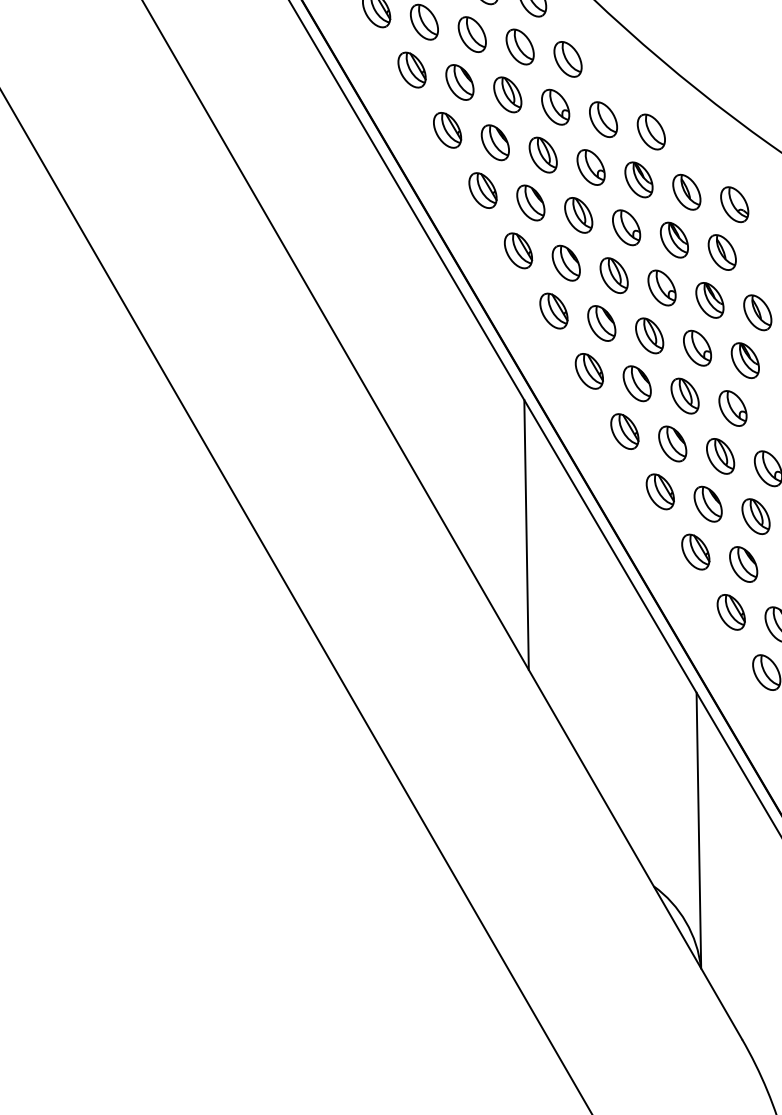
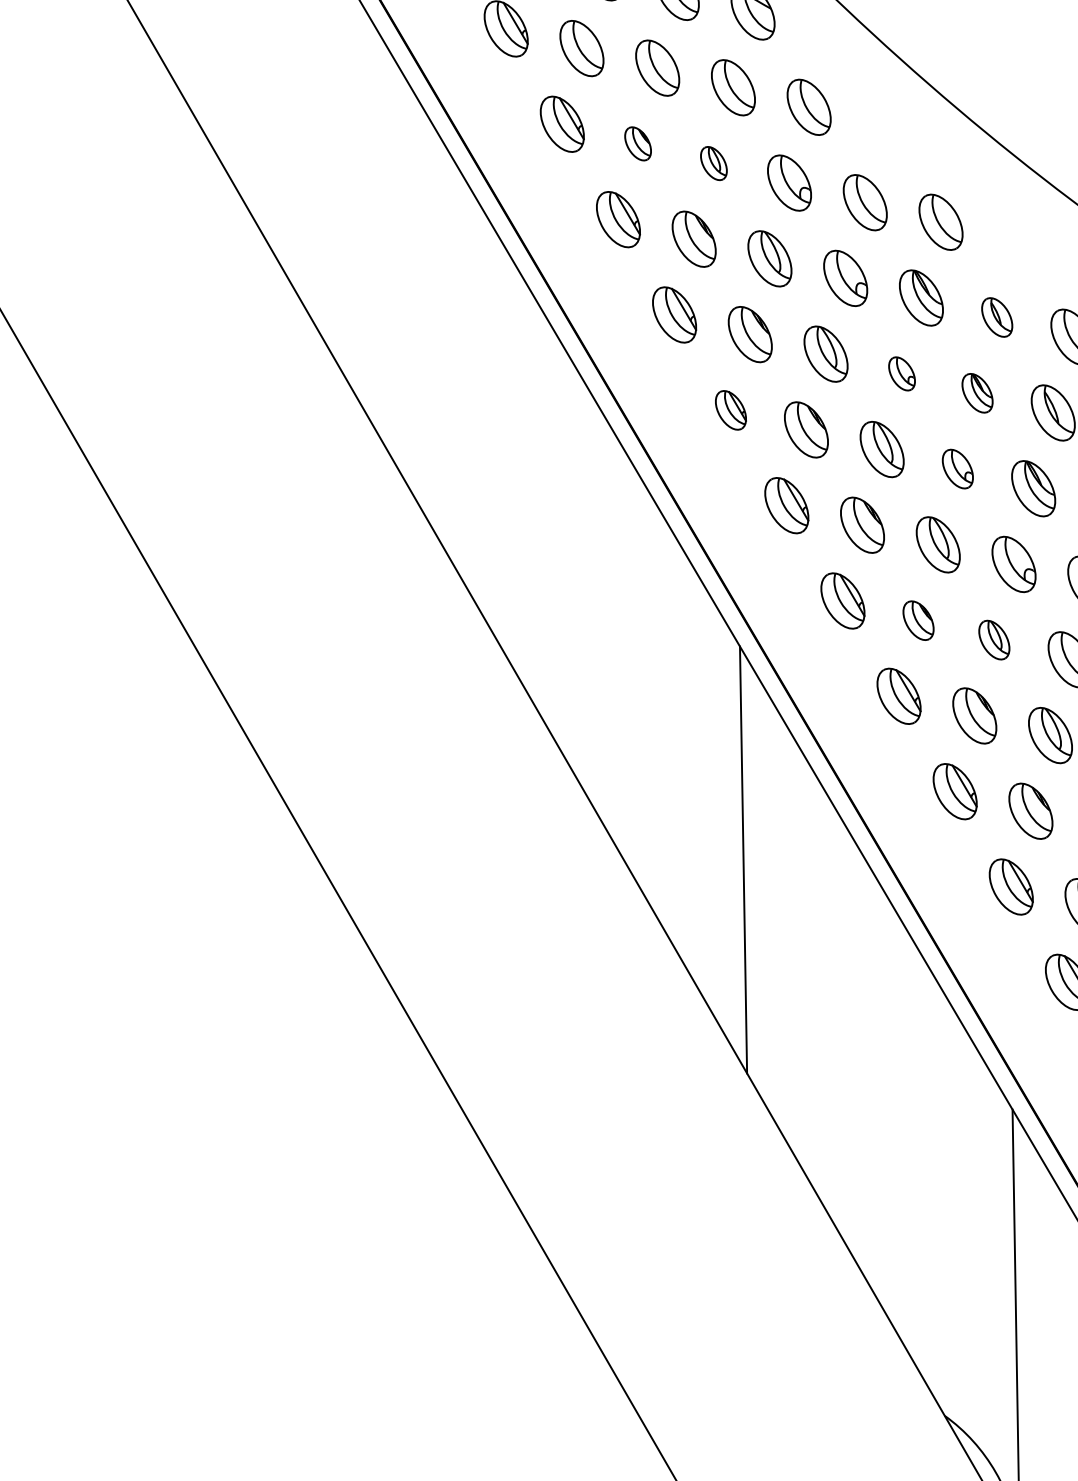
part: (459, 82) -> (637, 143), size x0.6
part: (507, 94) -> (713, 162), size x0.6
part: (686, 191) -> (996, 316), size x0.7
part: (626, 227) -> (901, 373), size x0.6
part: (674, 239) -> (977, 392), size x0.7
part: (518, 250) -> (730, 409), size x0.7
part: (661, 287) -> (957, 468), size x0.7
part: (636, 383) -> (917, 620), size x0.7
part: (684, 395) -> (993, 639), size x0.7

